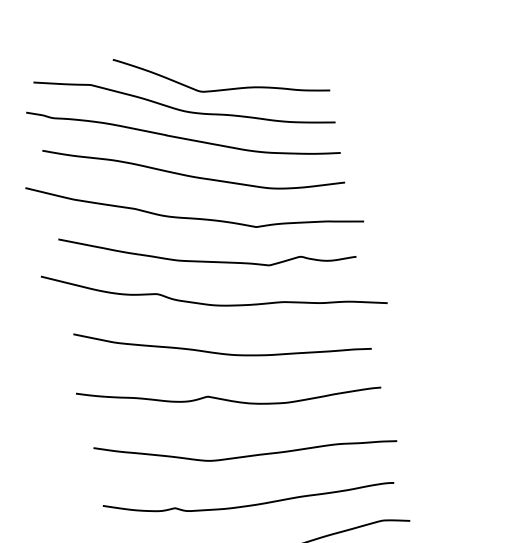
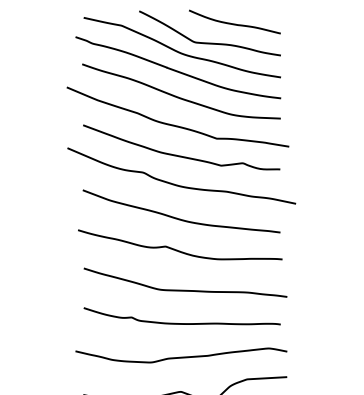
curve: (254, 54) -> (234, 23), added

